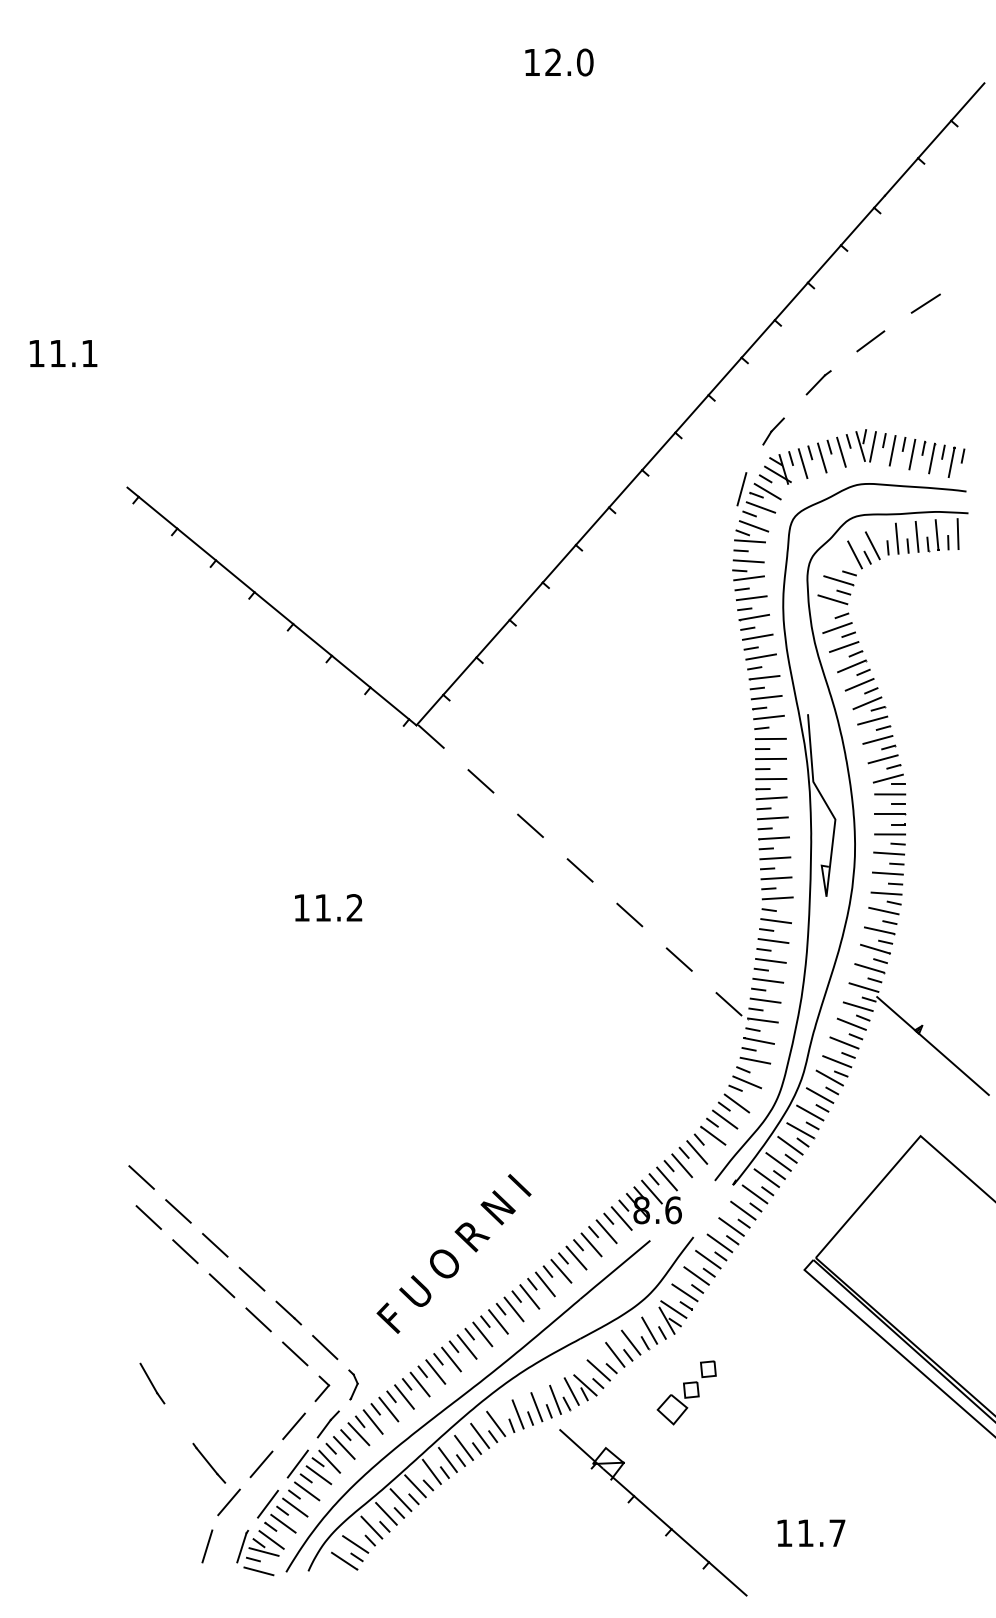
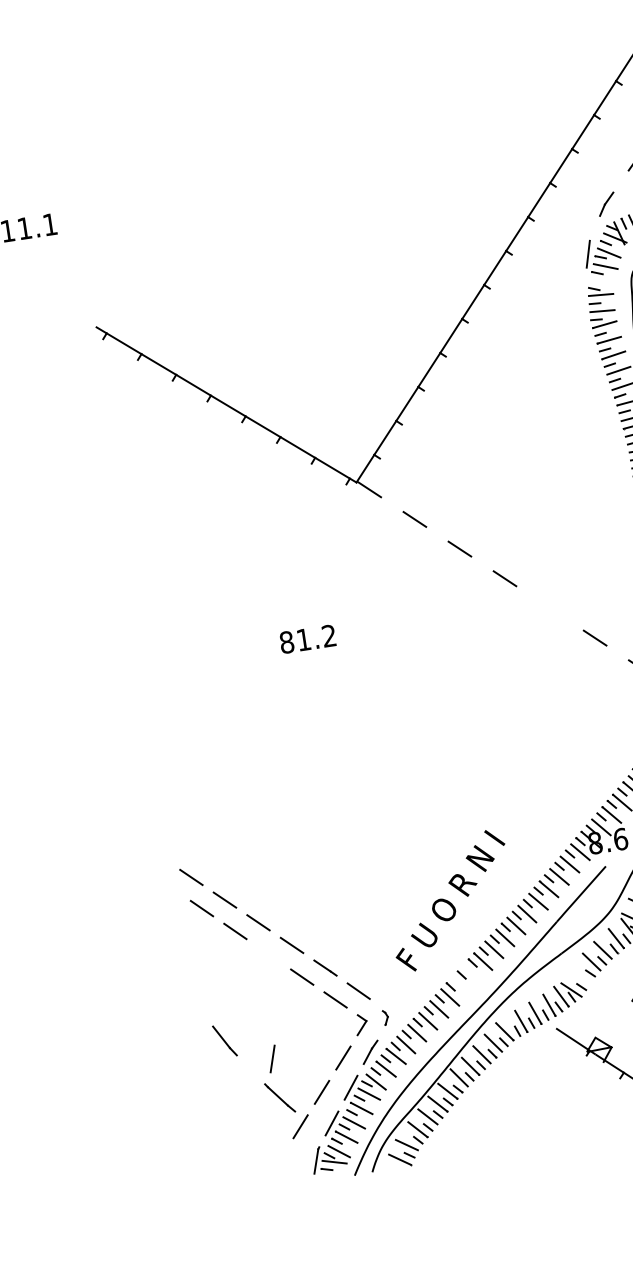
line: (754, 526) -> (602, 282), removed
text: (301, 907) -> (286, 642), 11.2 -> 81.2
line: (629, 914) -> (549, 608), removed
line: (221, 1285) -> (268, 954), removed
line: (466, 1346) -> (471, 973), removed
line: (451, 1359) -> (461, 985), removed
line: (598, 1370) -> (580, 976), removed
part: (353, 1384) -> (385, 1017), size x0.6
line: (207, 1546) -> (272, 1059), moved
line: (258, 1571) -> (332, 1178), removed

